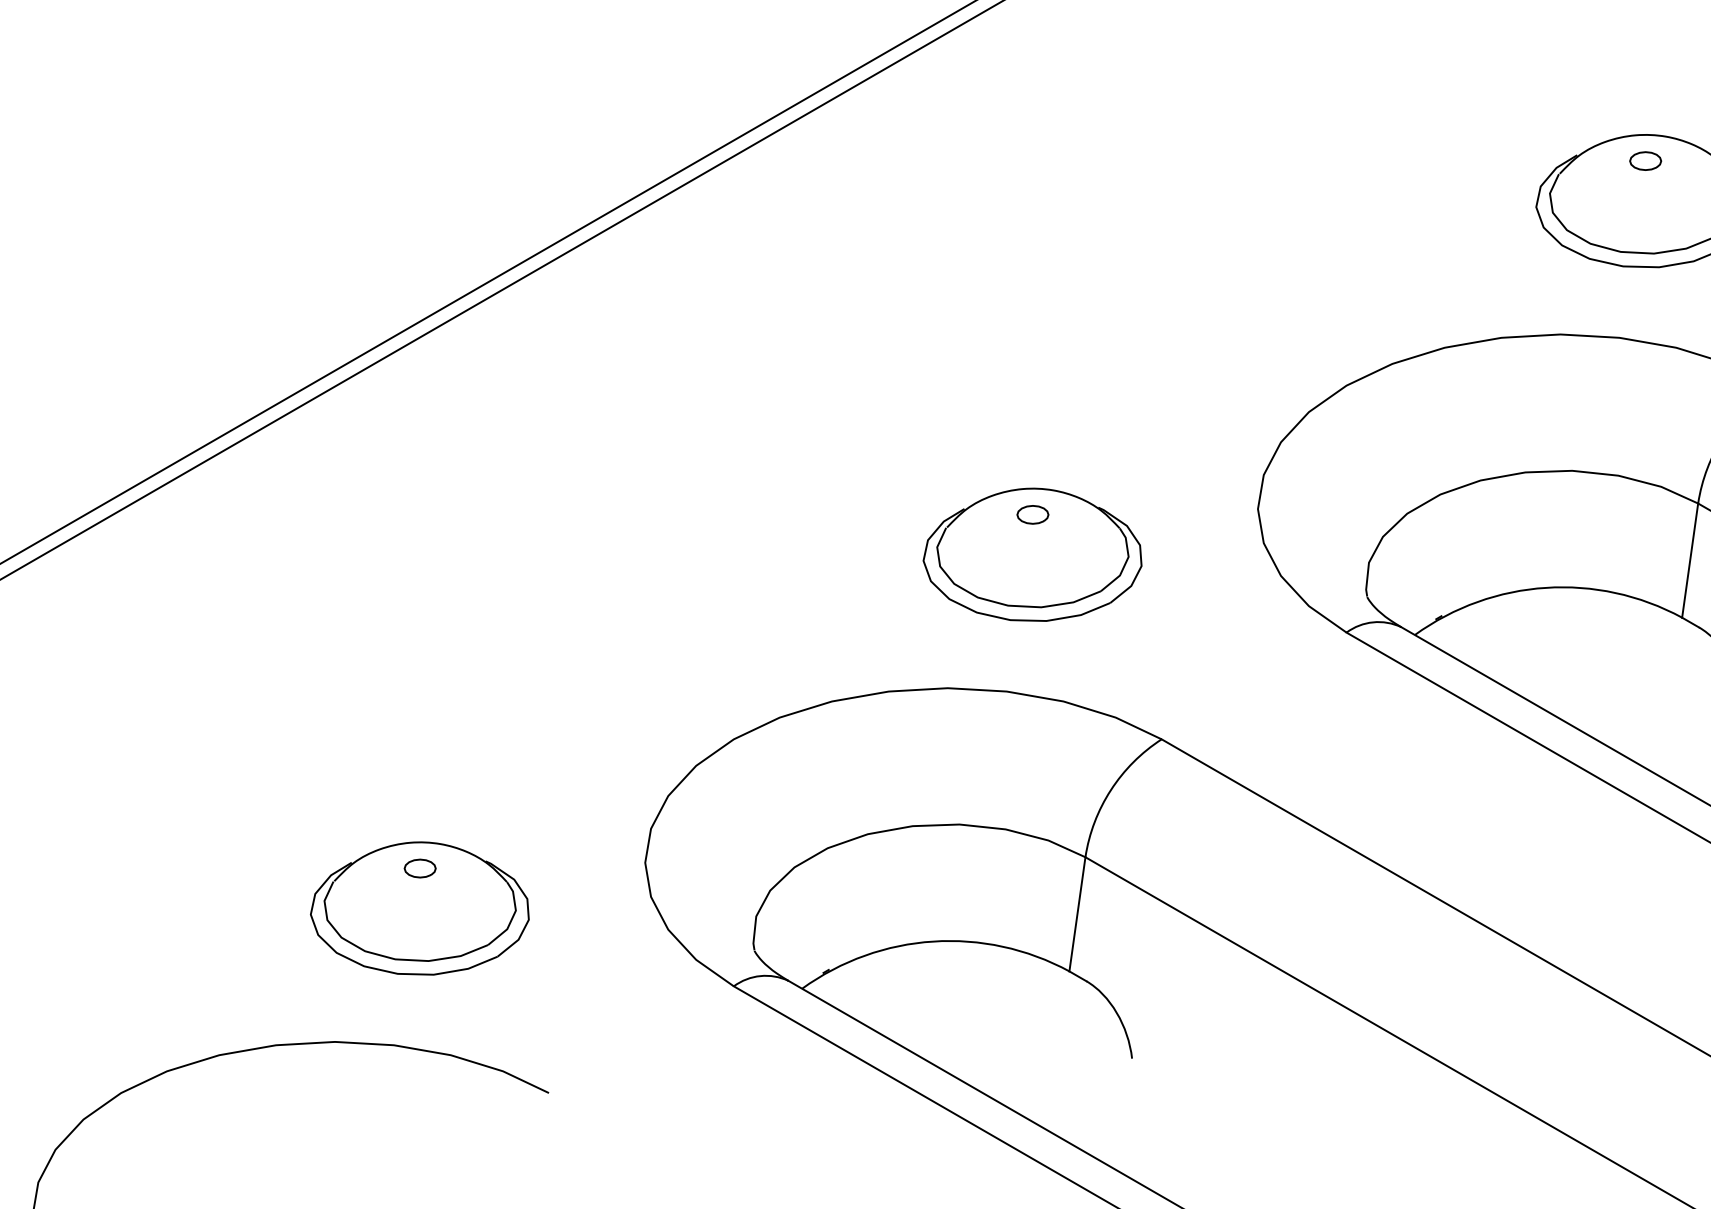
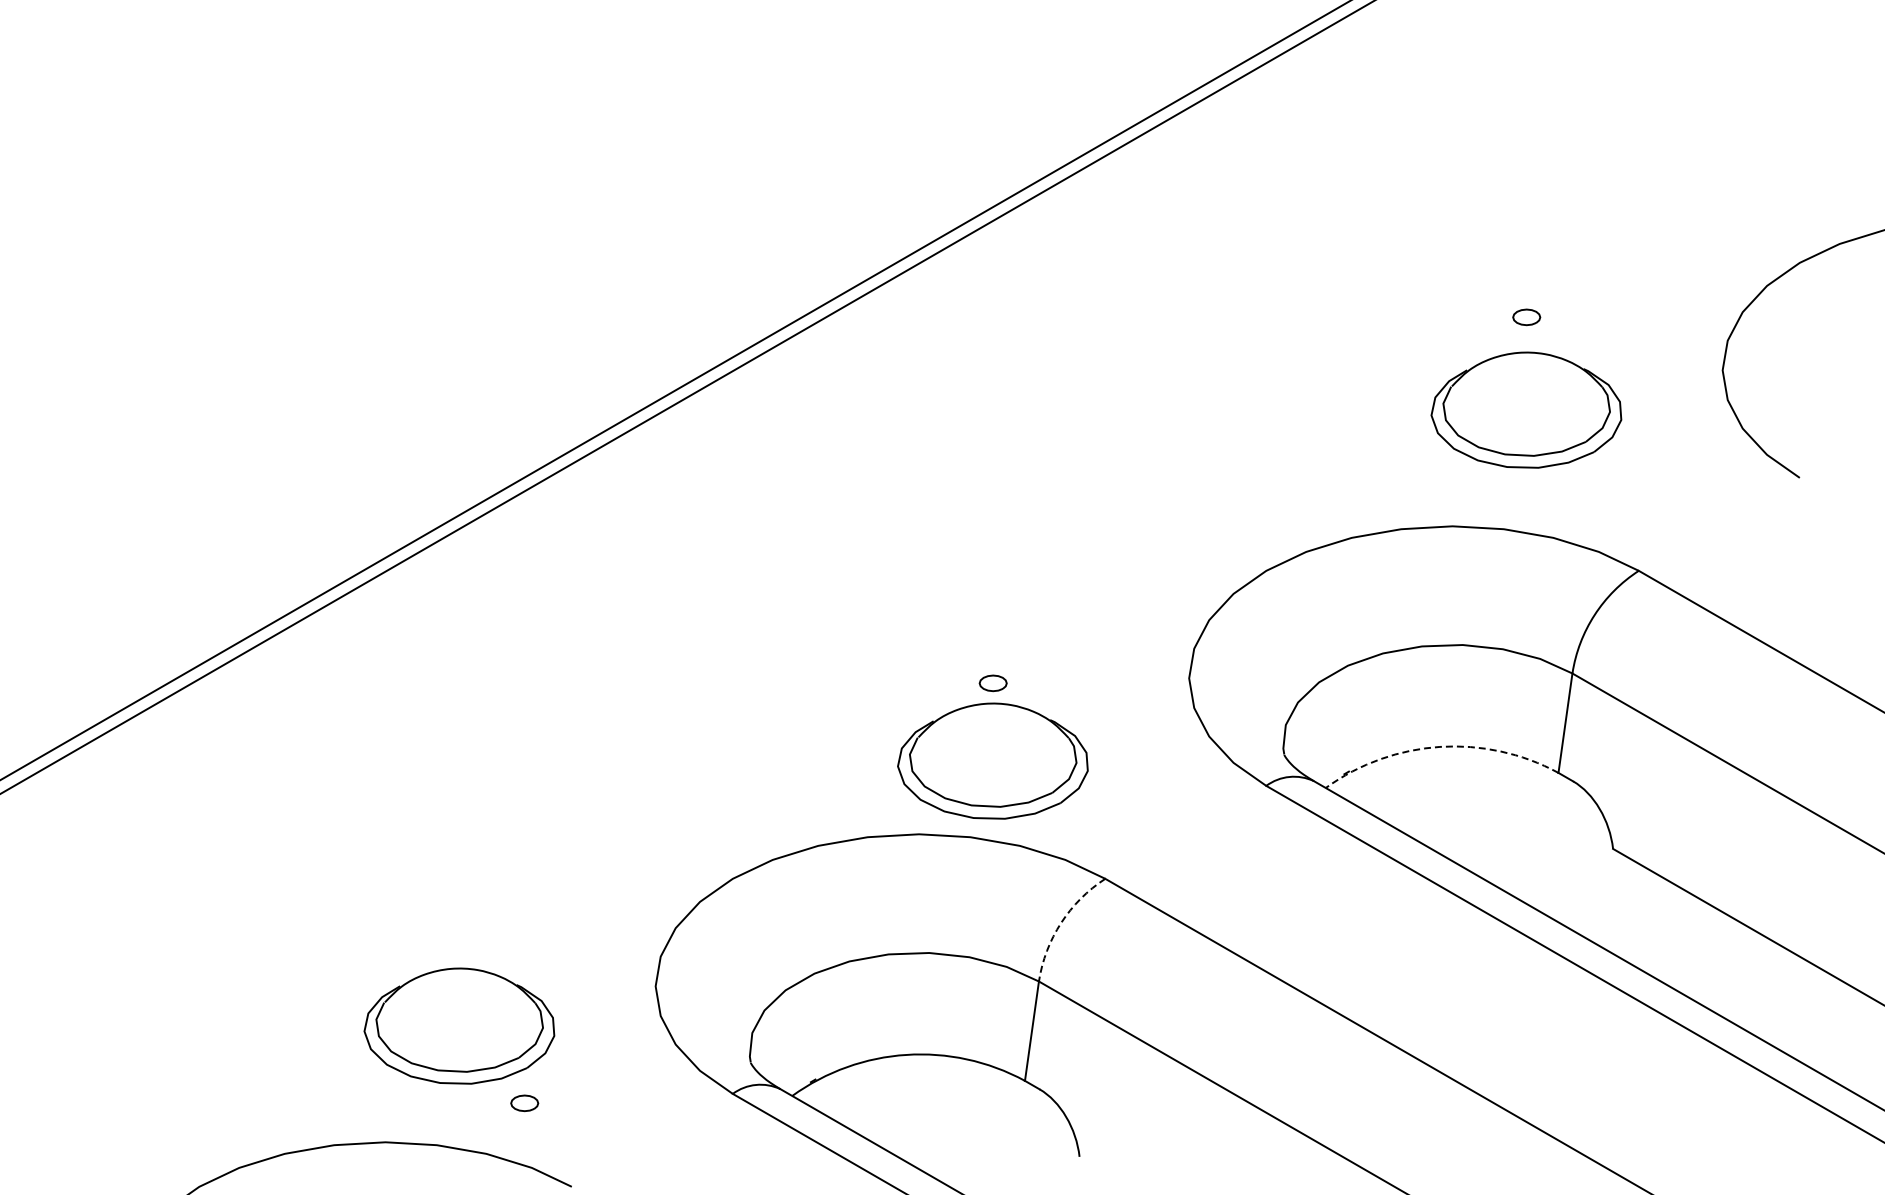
part: (1645, 161) -> (1526, 317), moved
part: (1032, 554) -> (992, 760), moved
arc: (1545, 587) -> (1439, 746), solid -> dashed
arc: (1111, 790) -> (1061, 923), solid -> dashed
part: (419, 868) -> (524, 1103), moved

